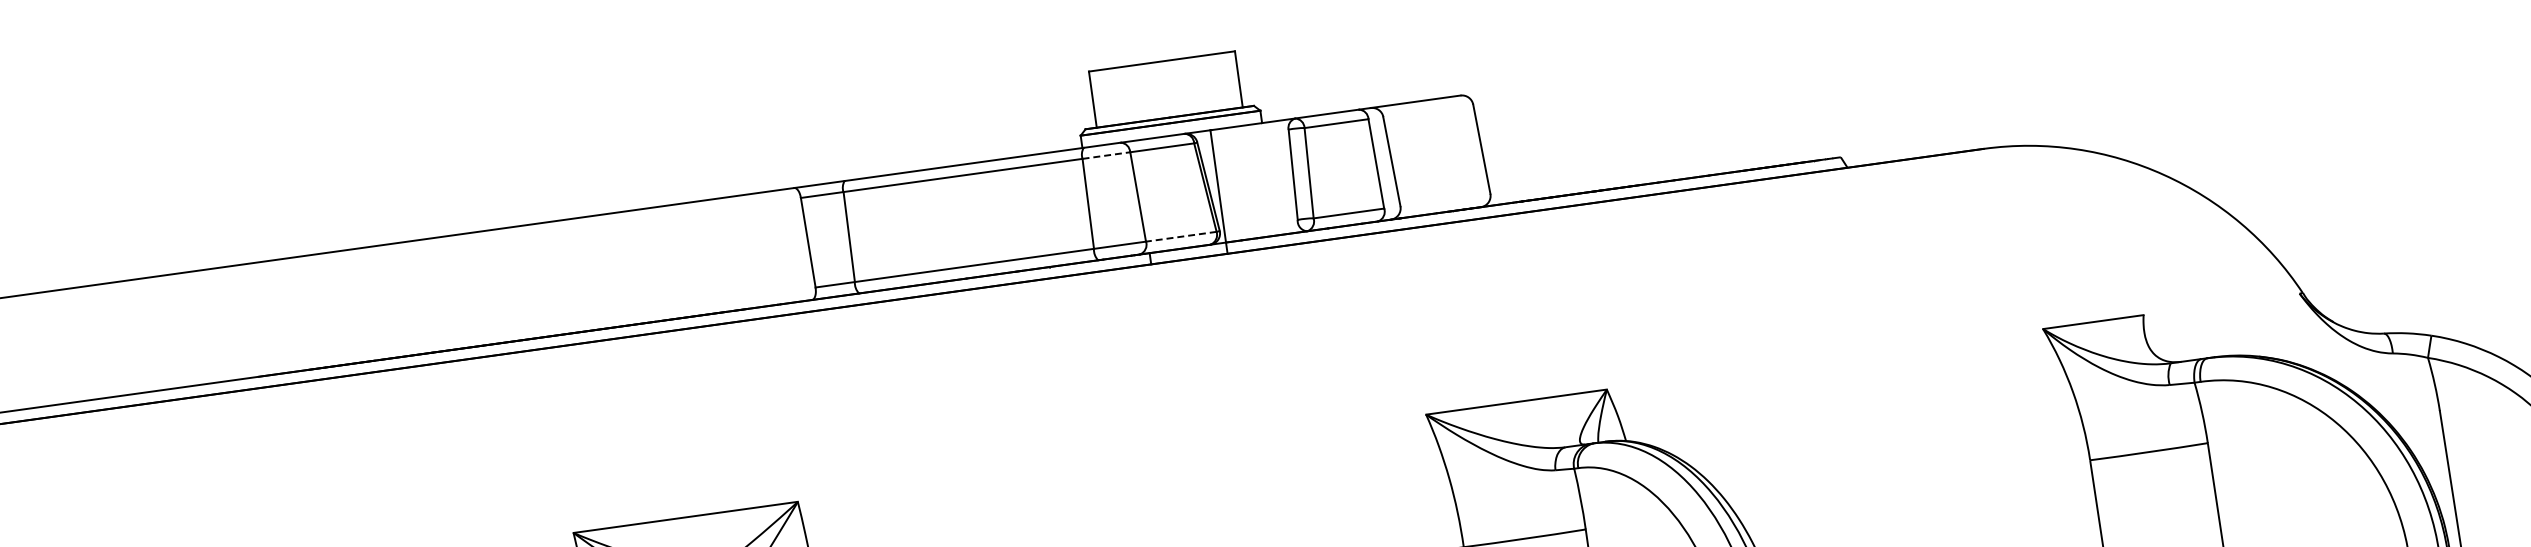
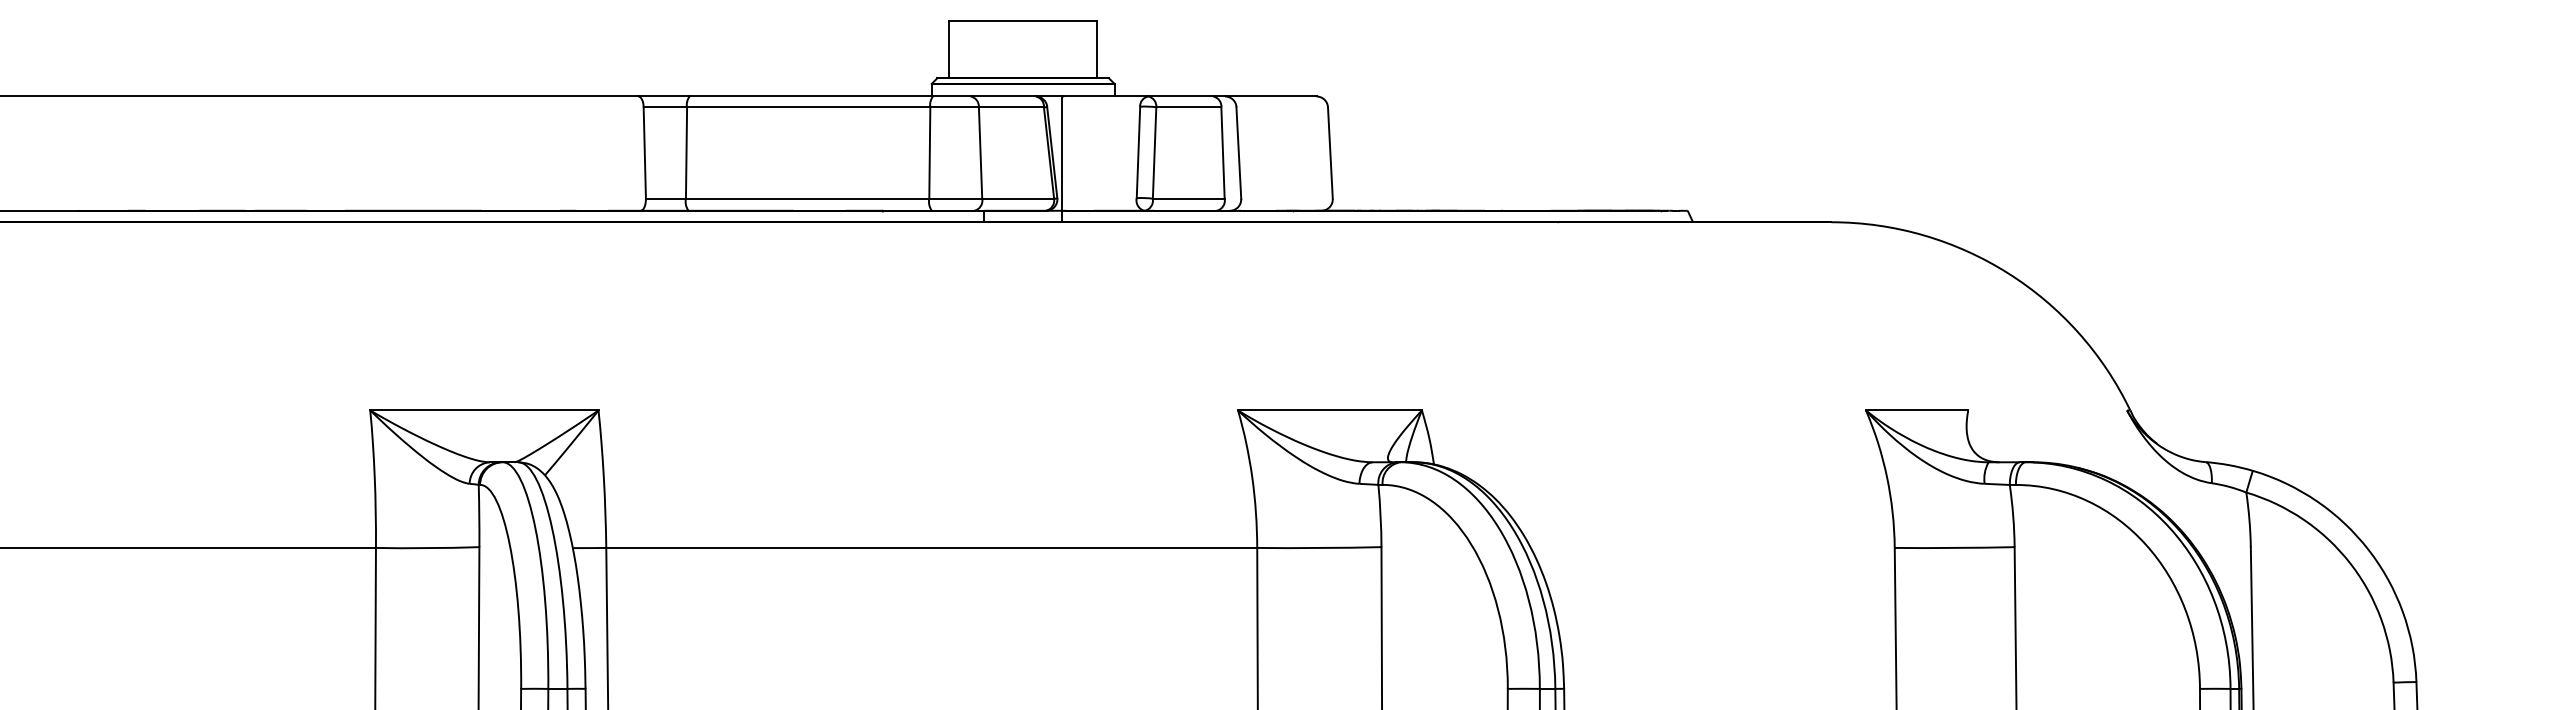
line: (1107, 155) -> (955, 107), dashed -> solid
line: (1181, 236) -> (1018, 198), dashed -> solid

